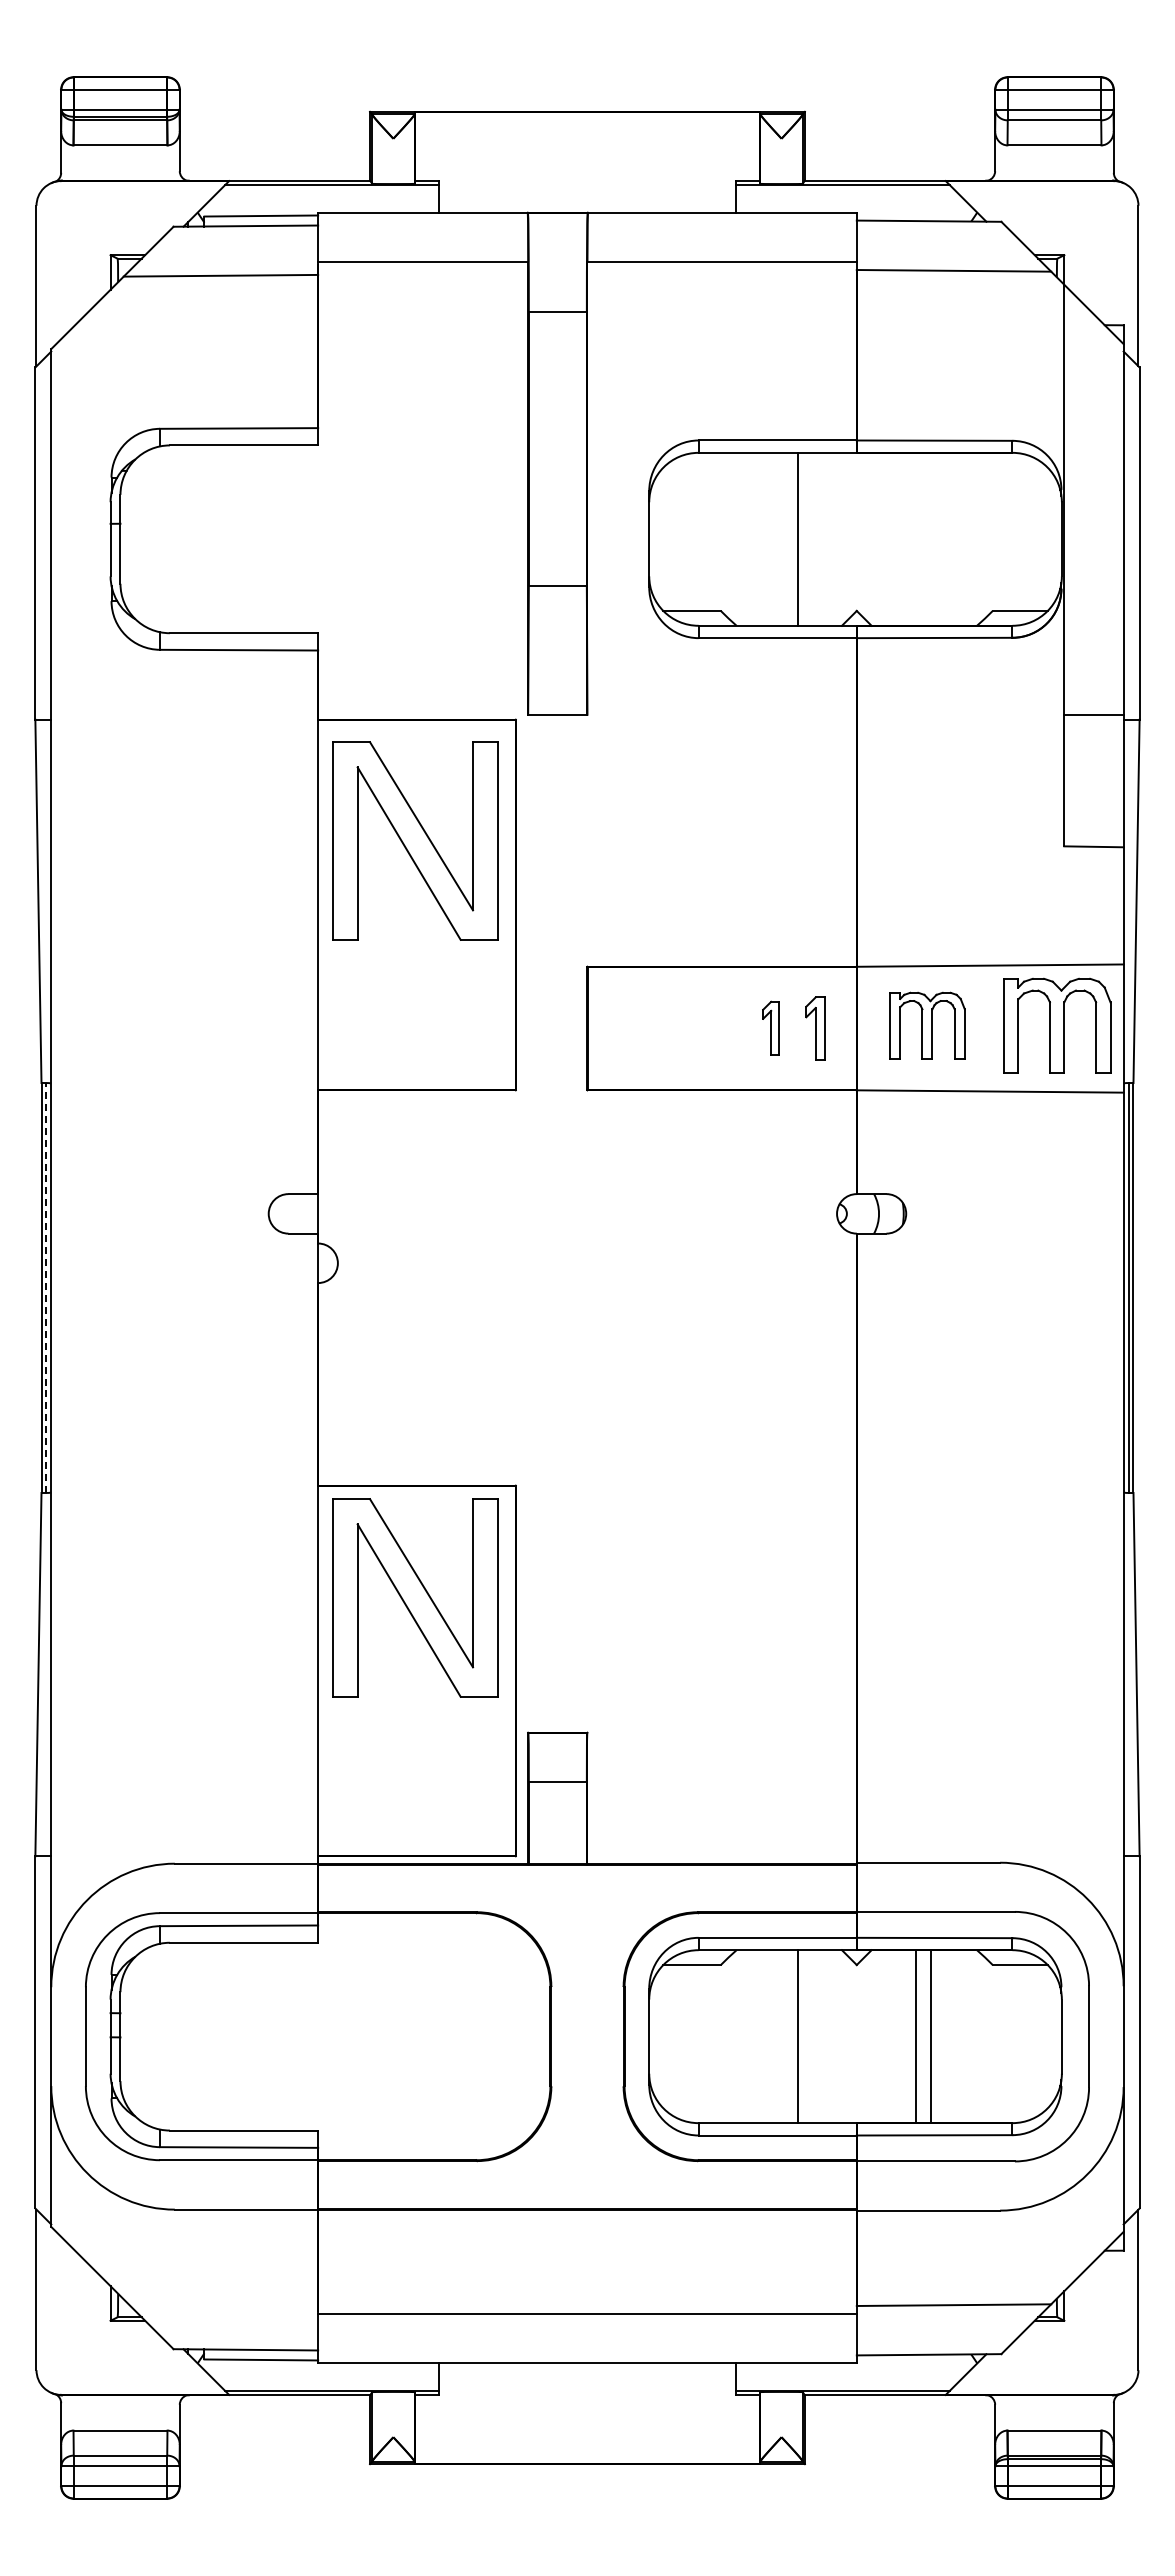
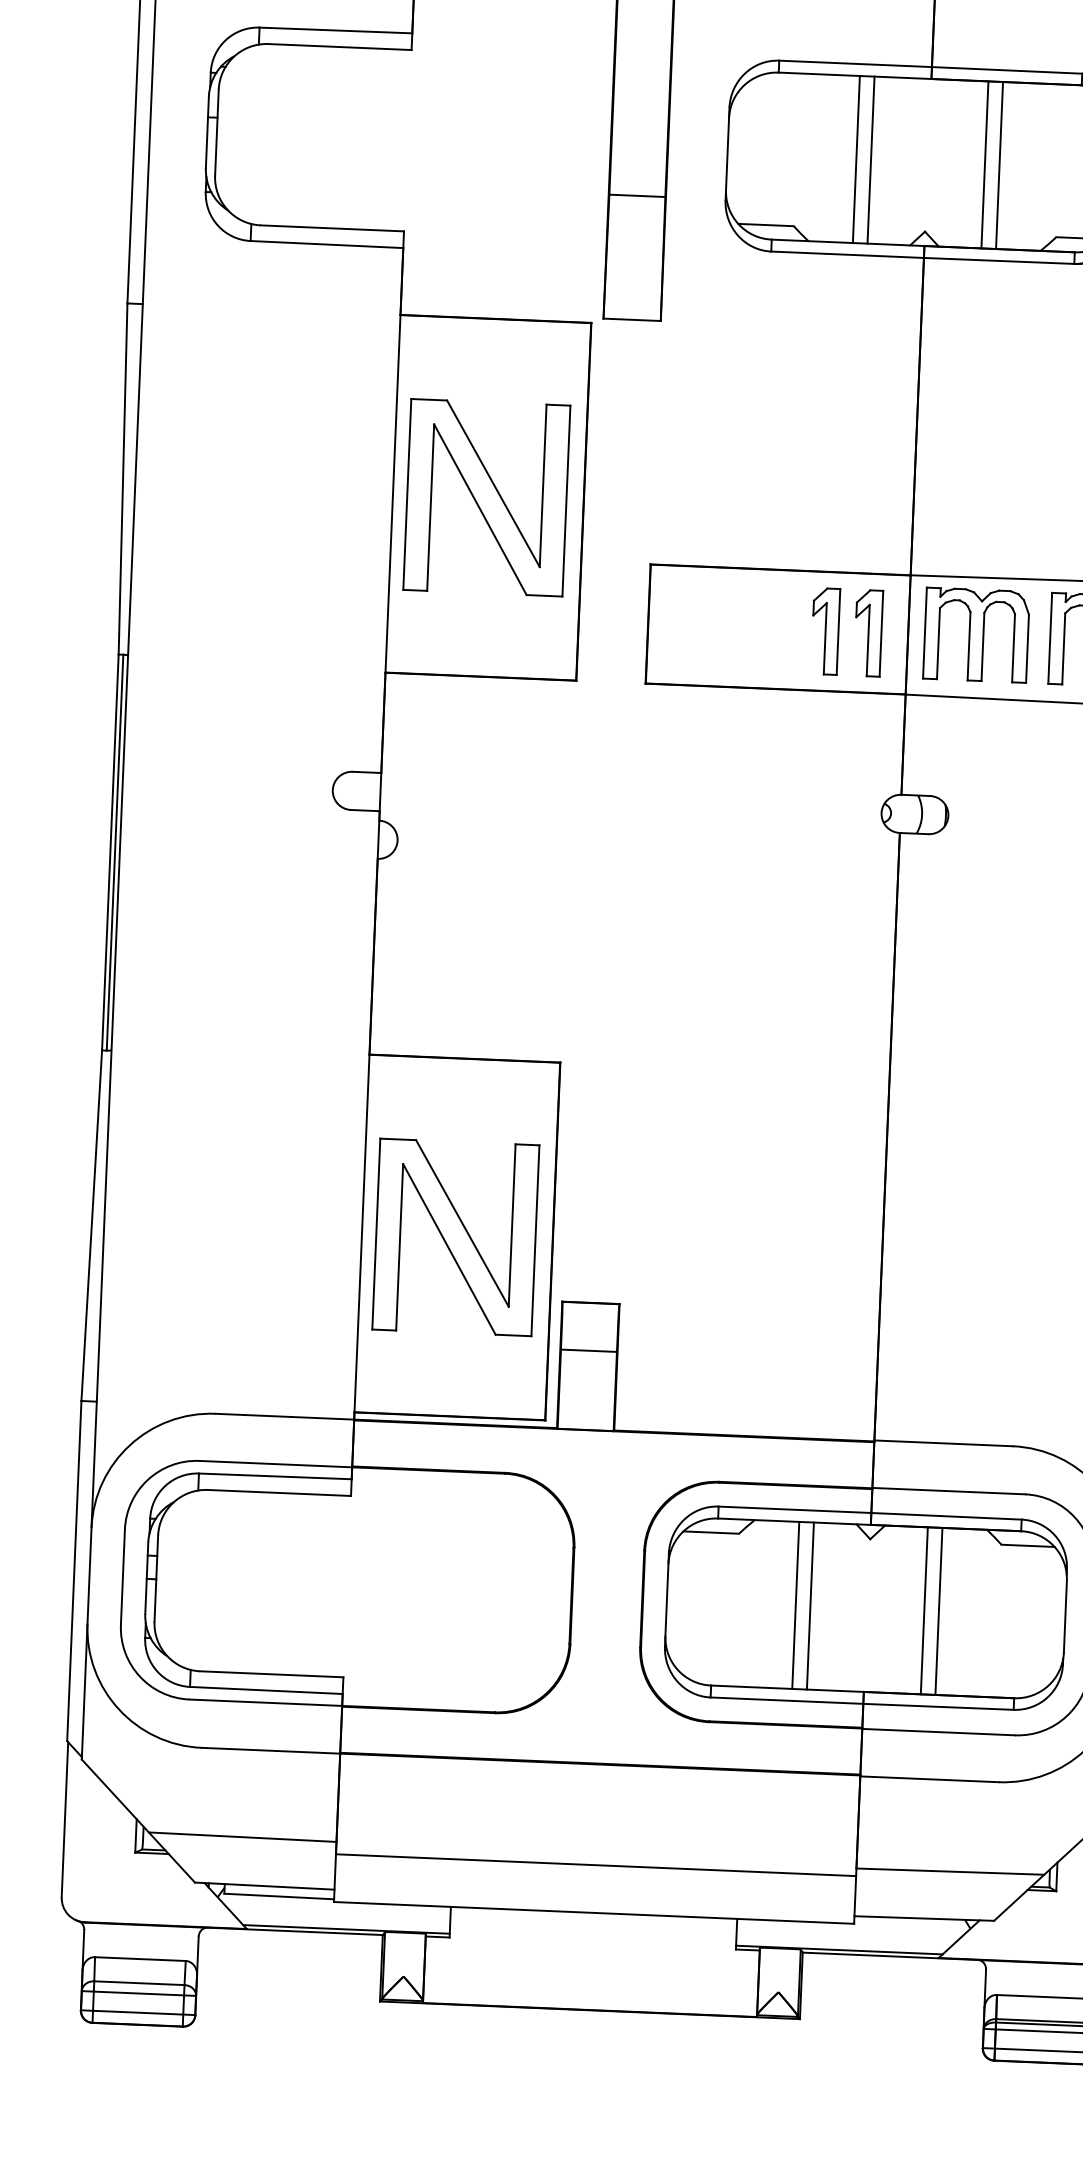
line: (782, 538) -> (856, 158), added
line: (915, 538) -> (984, 164), added
line: (930, 538) -> (999, 164), added
part: (415, 840) -> (487, 497), moved
part: (927, 1025) -> (976, 634), size x1.43
part: (770, 1028) -> (824, 631), size x1.67
part: (815, 1028) -> (868, 633), size x1.43
line: (46, 1288) -> (115, 853), dashed -> solid
part: (415, 1597) -> (456, 1236), moved
line: (782, 2036) -> (795, 1605), added
line: (220, 2300) -> (242, 1837), added

